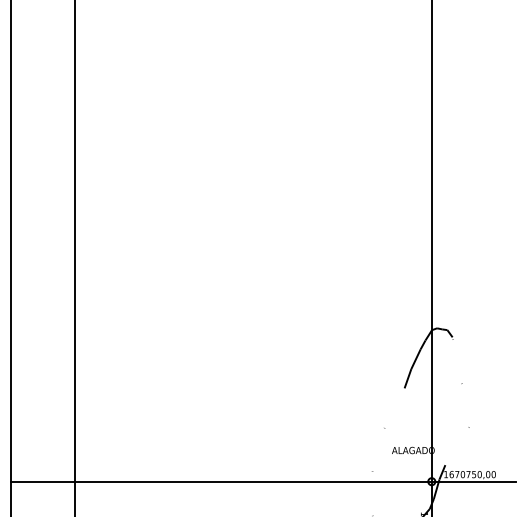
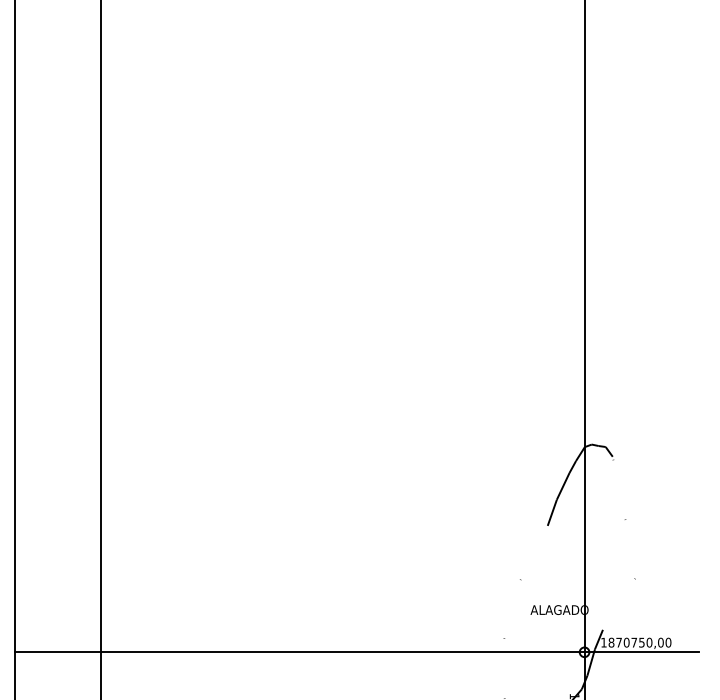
text: (451, 474) -> (611, 642), 1670750,00 -> 1870750,00

